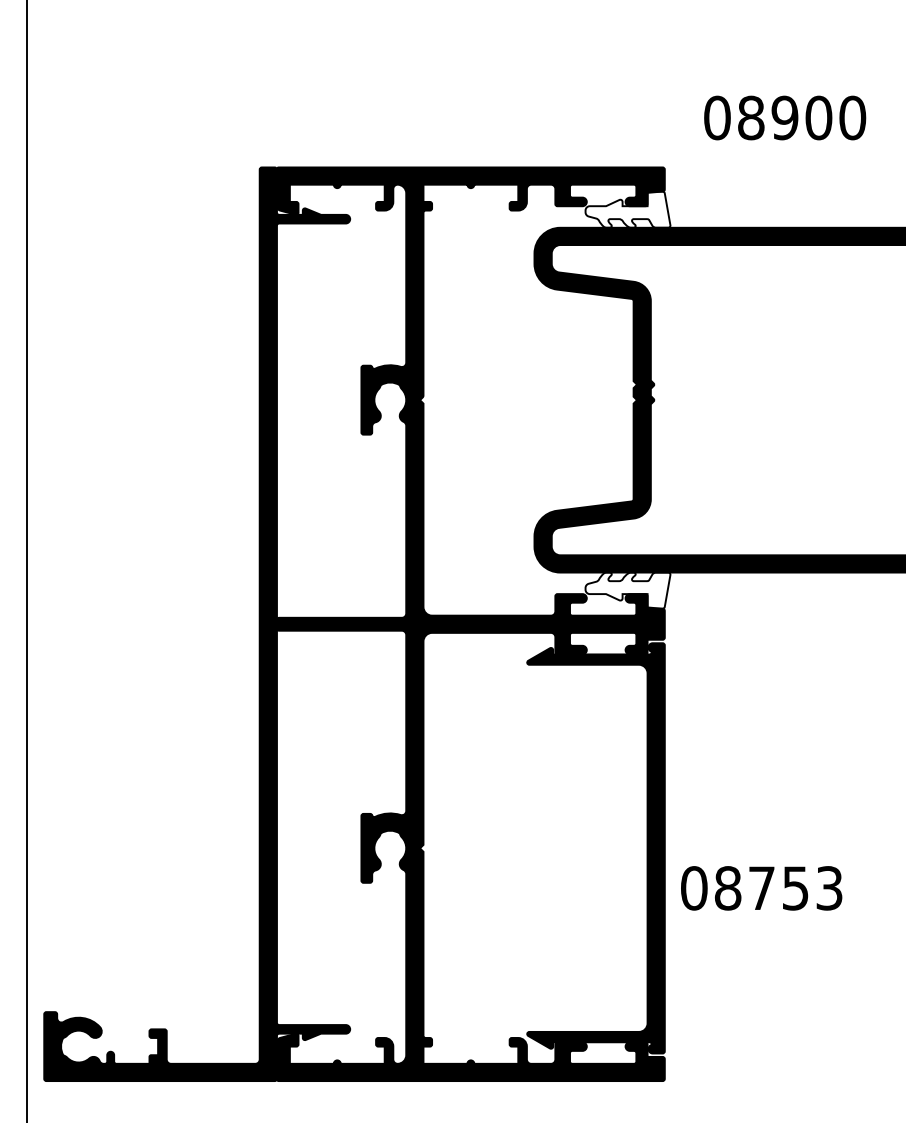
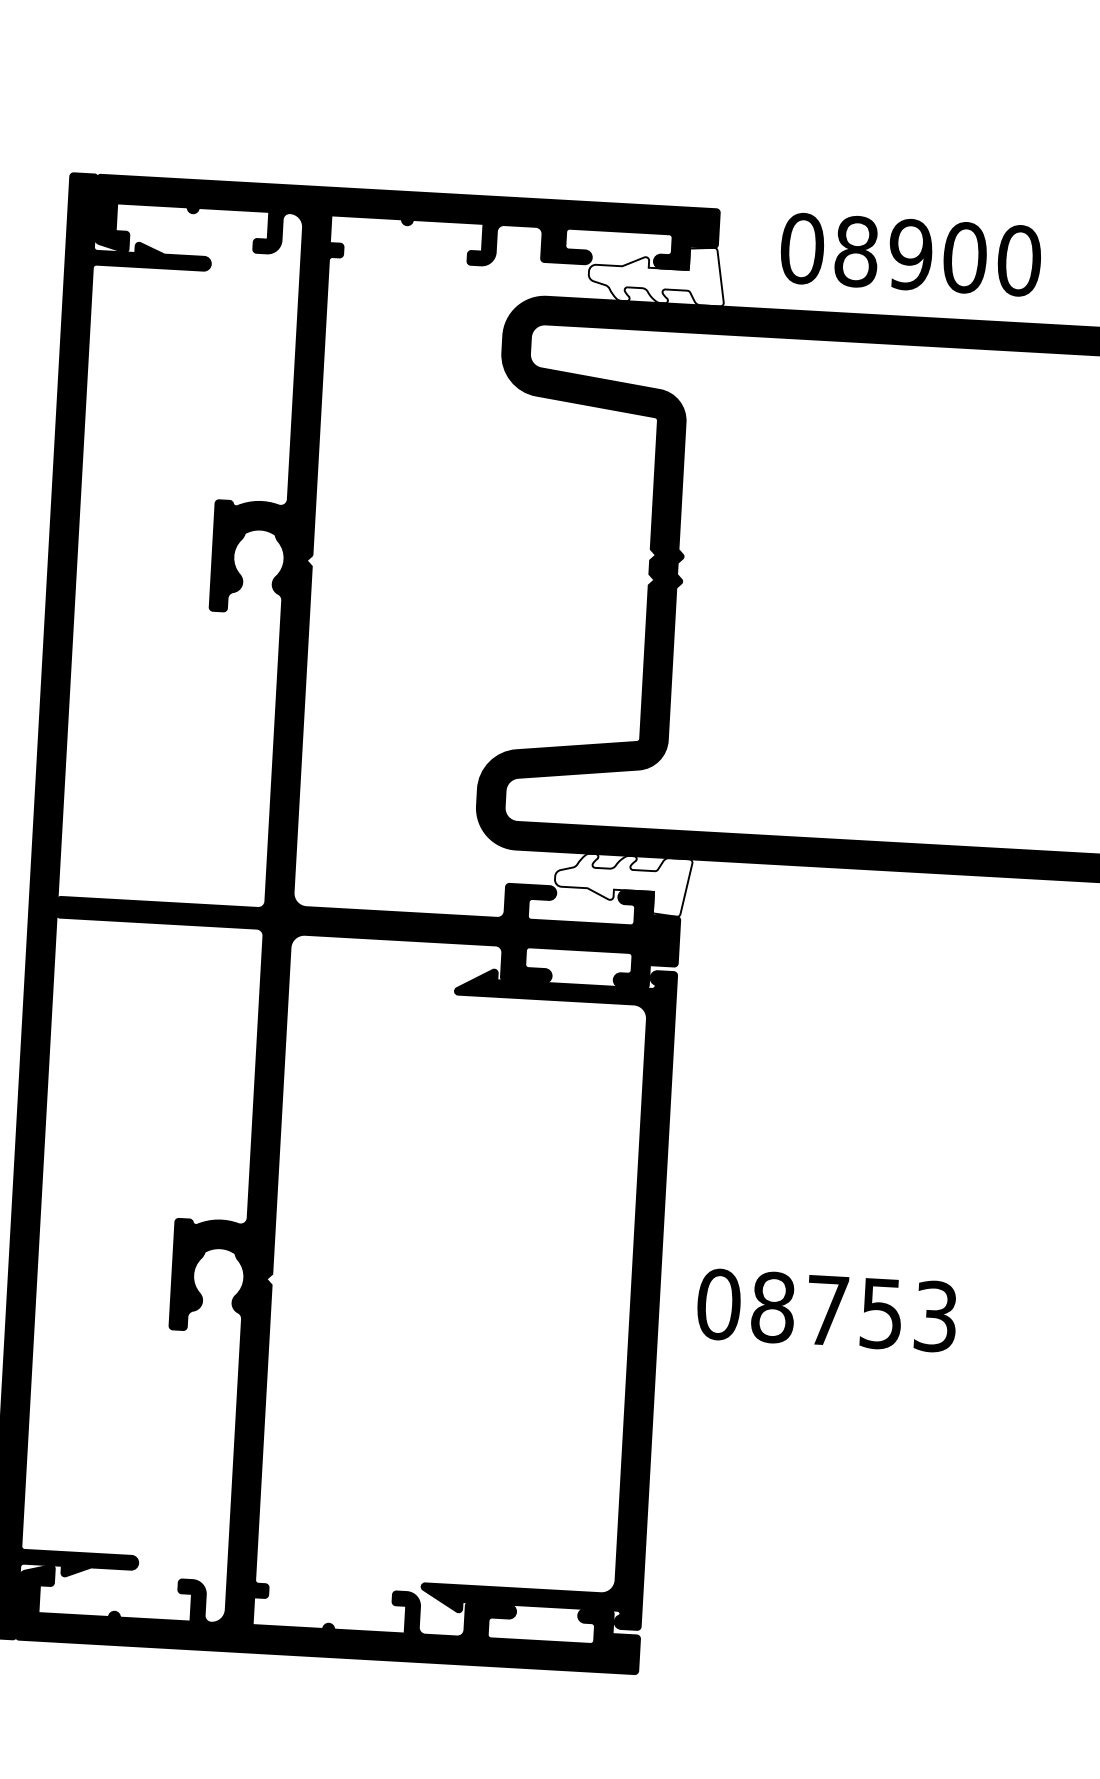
text: (785, 117) -> (911, 253), moved
text: (761, 888) -> (826, 1310), moved

